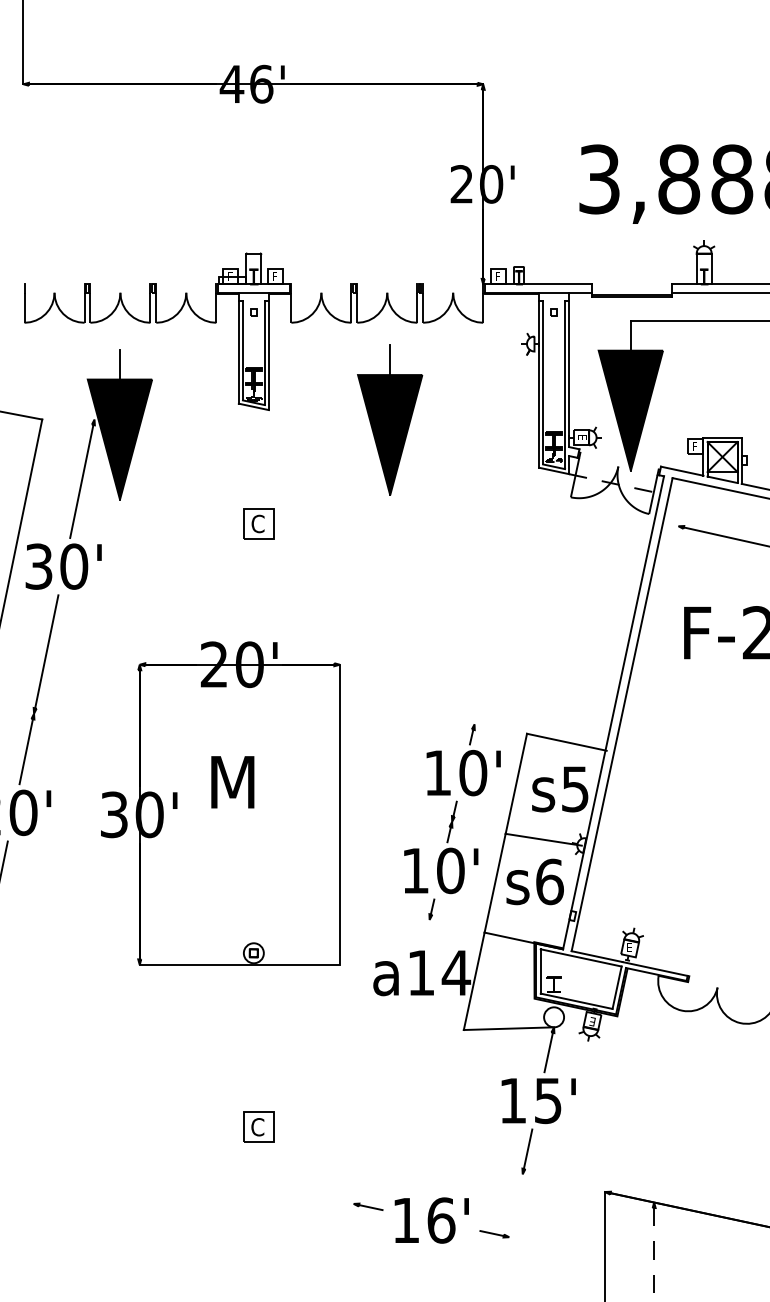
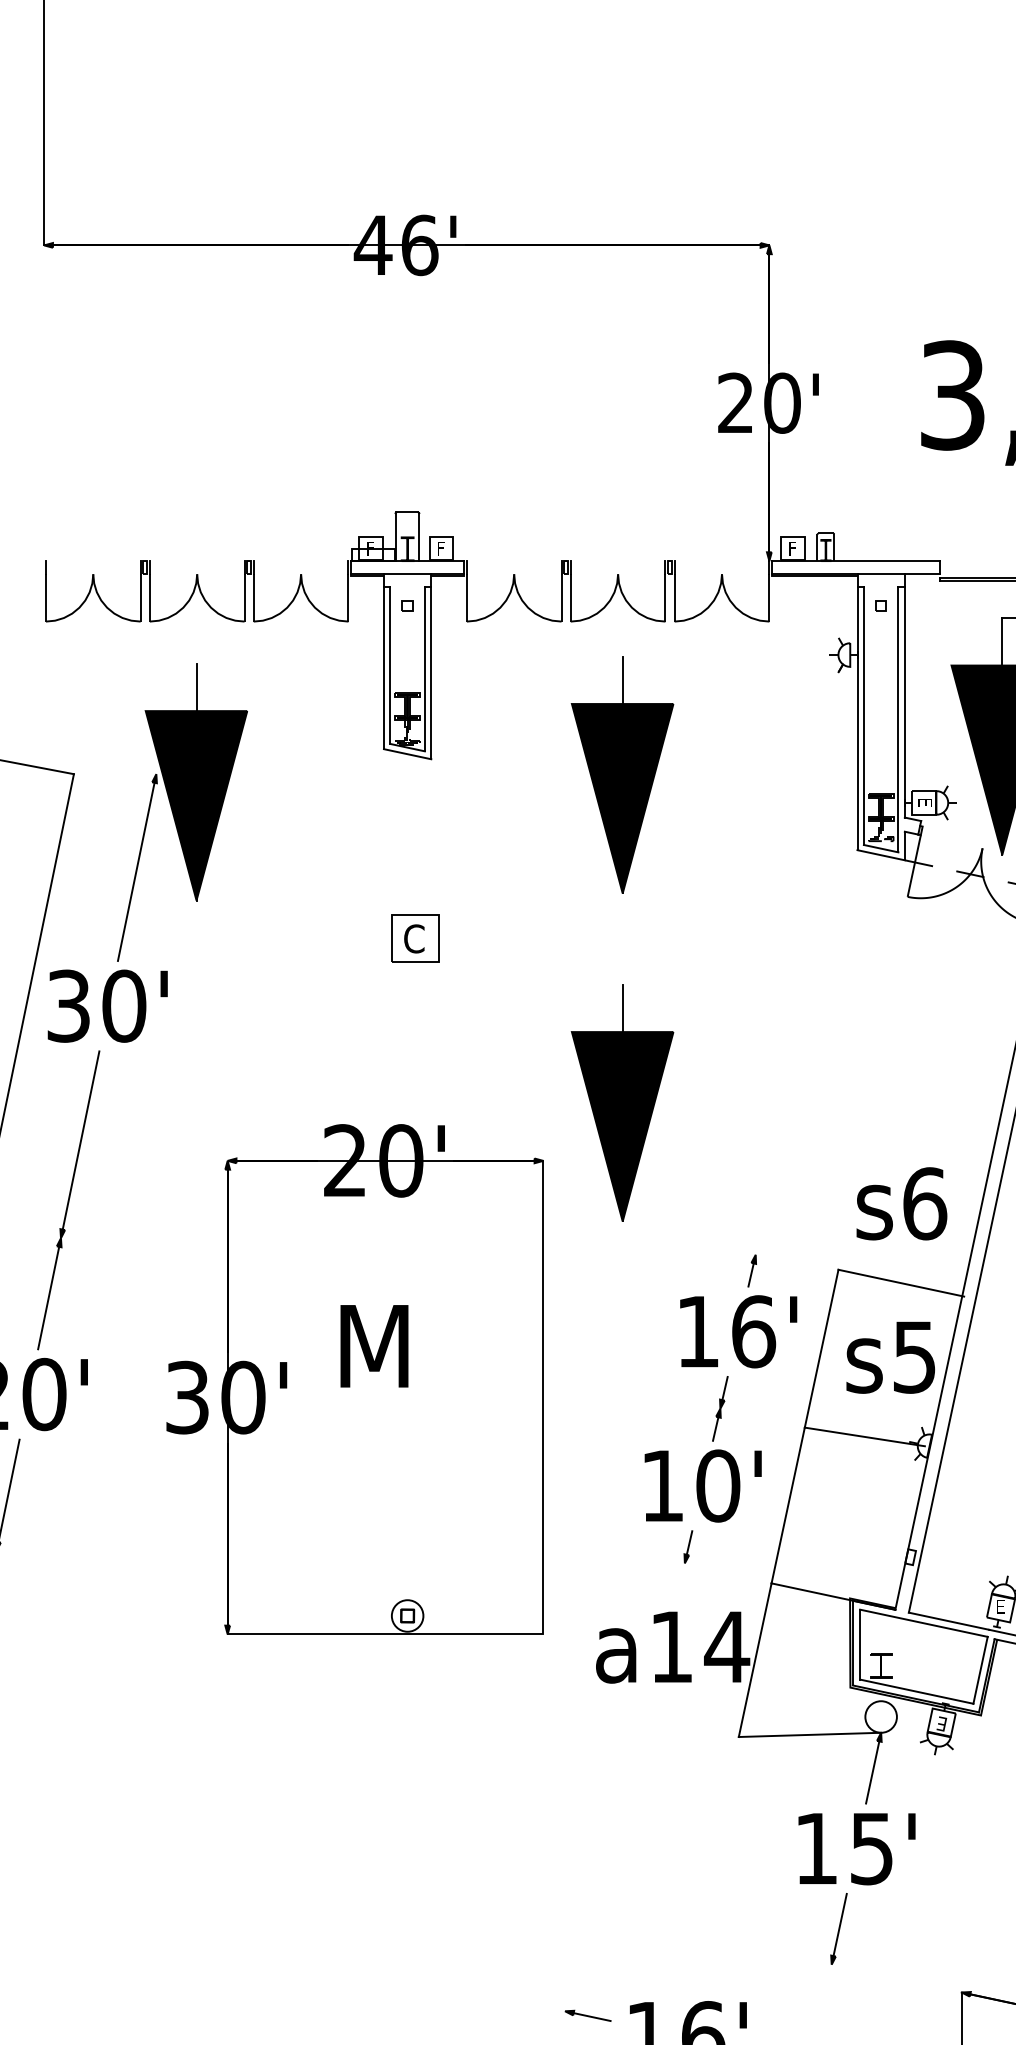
part: (390, 627) -> (623, 1102), added
text: (473, 772) -> (754, 1330), 10' -> 16'
text: (534, 881) -> (900, 1203), moved
part: (258, 1126) -> (414, 1889), removed

